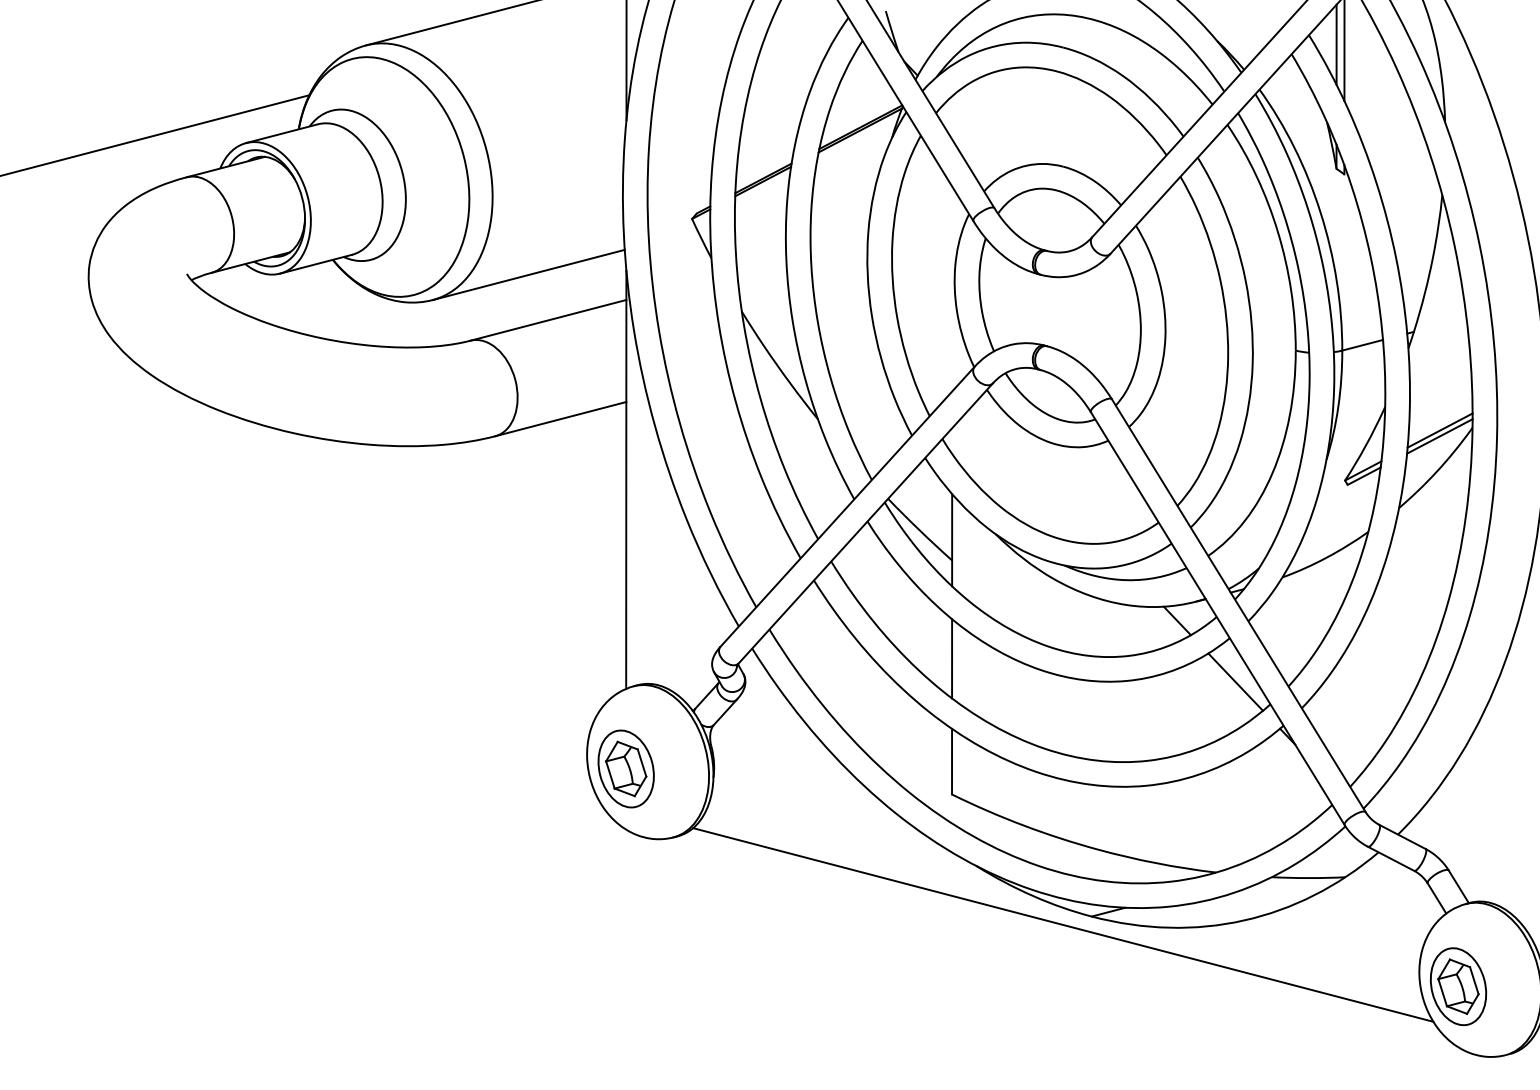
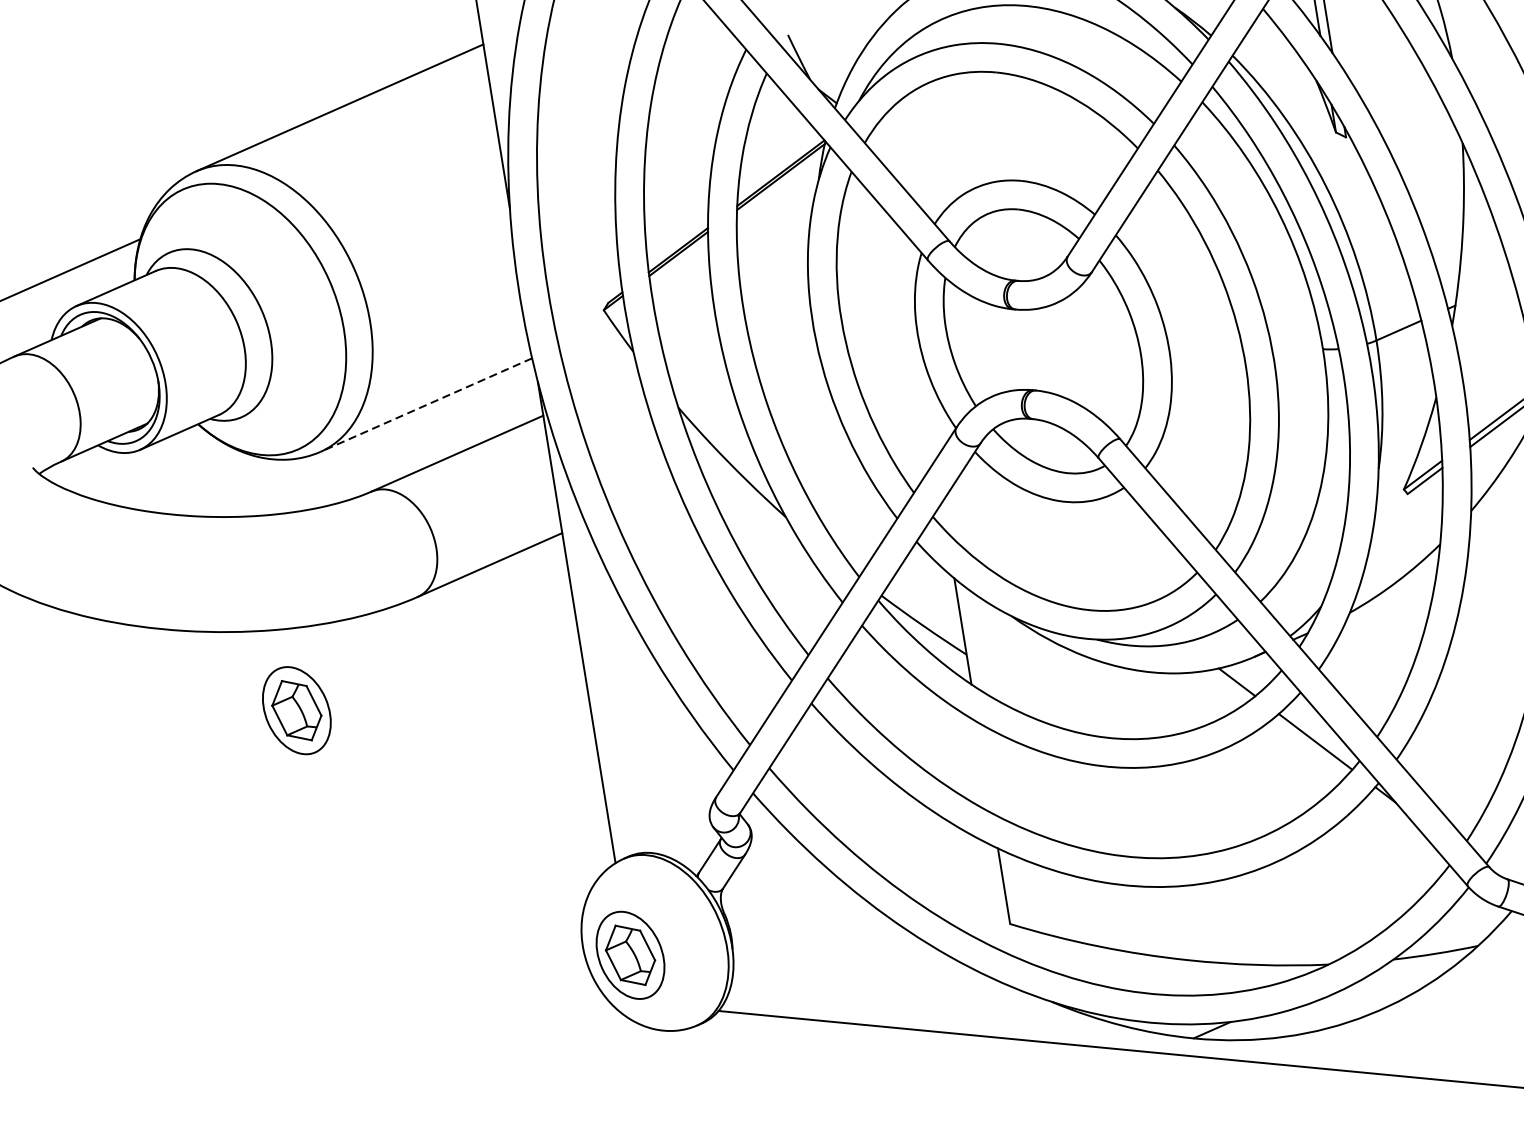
line: (528, 275) -> (426, 405), solid -> dashed
part: (376, 515) -> (295, 710), added
line: (952, 658) -> (985, 767), removed

